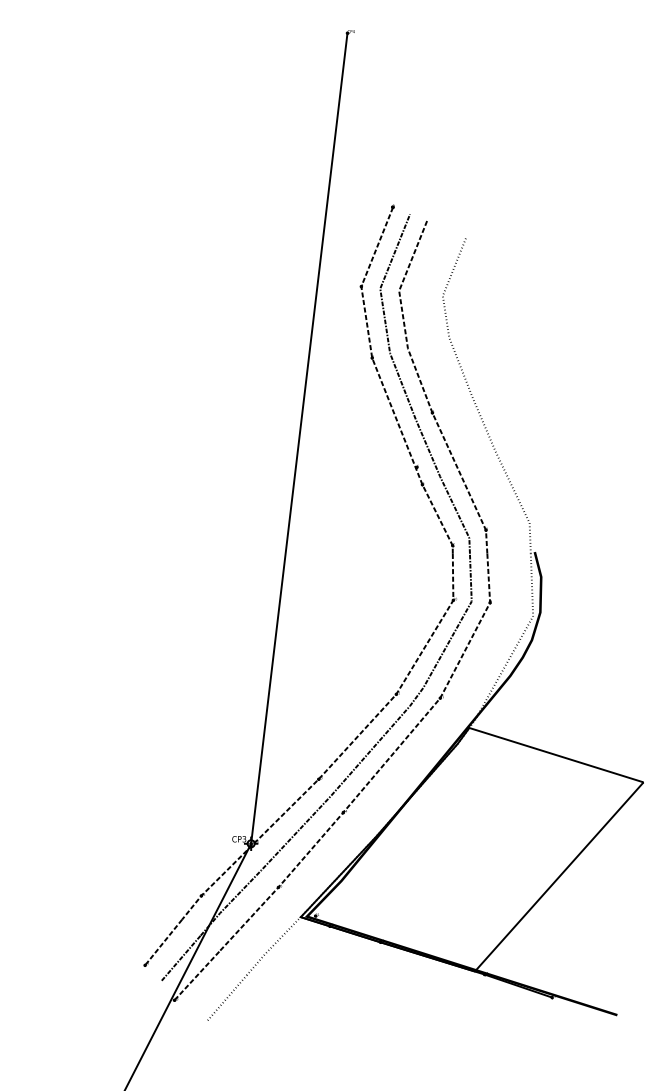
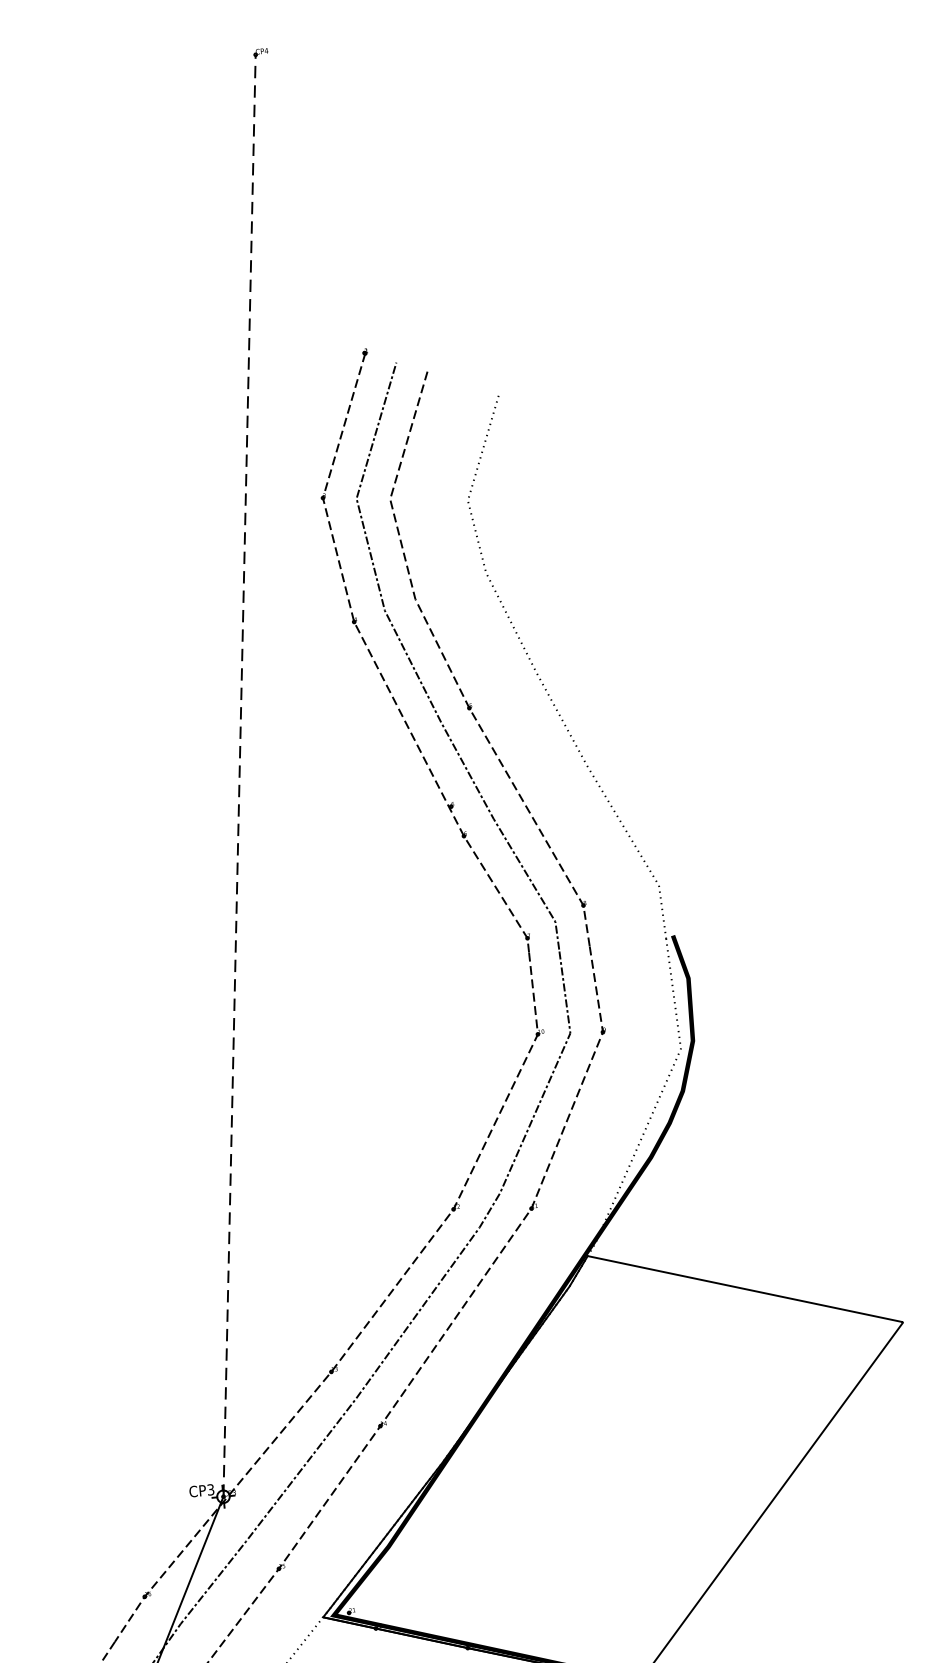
line: (299, 438) -> (239, 775), solid -> dashed

